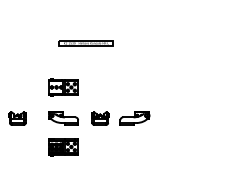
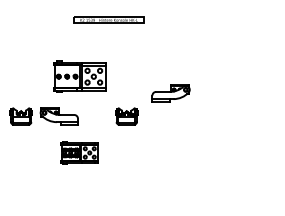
part: (63, 87) -> (79, 76), size x1.4
part: (63, 118) -> (59, 116), moved
part: (134, 118) -> (170, 93), moved

